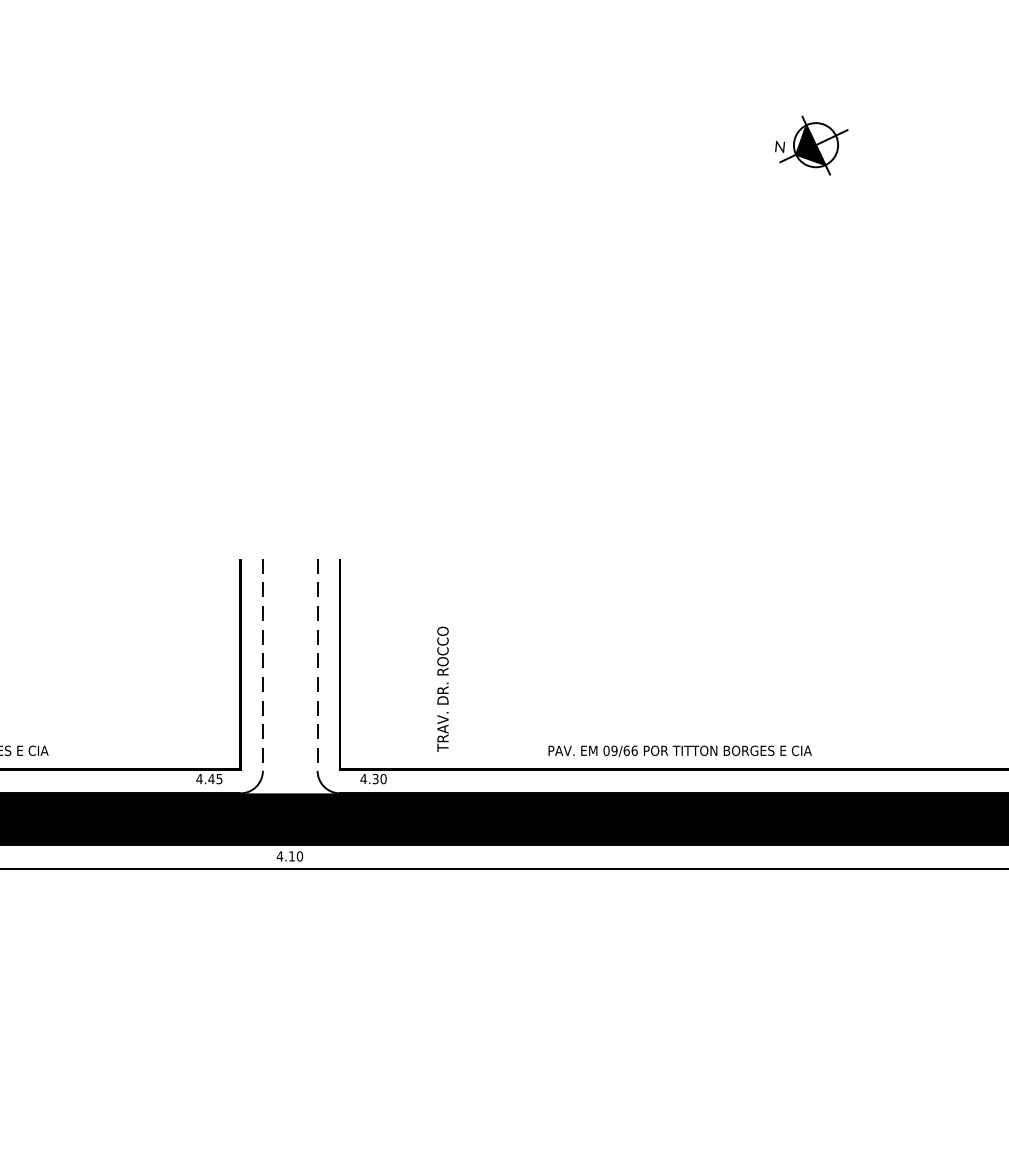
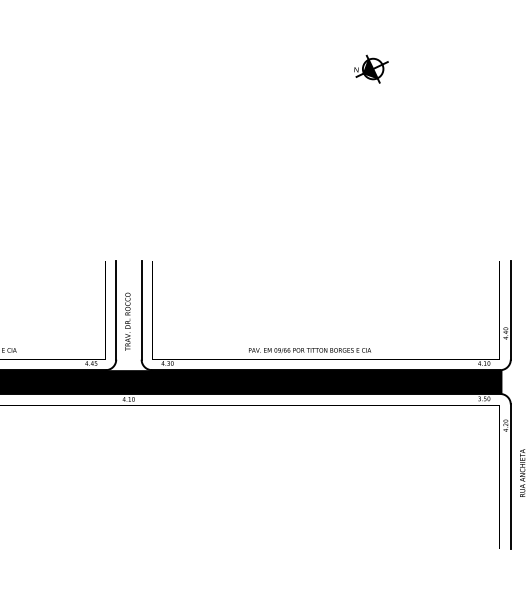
line: (263, 664) -> (116, 310), dashed -> solid
line: (317, 664) -> (141, 310), dashed -> solid
text: (442, 688) -> (127, 321), moved

